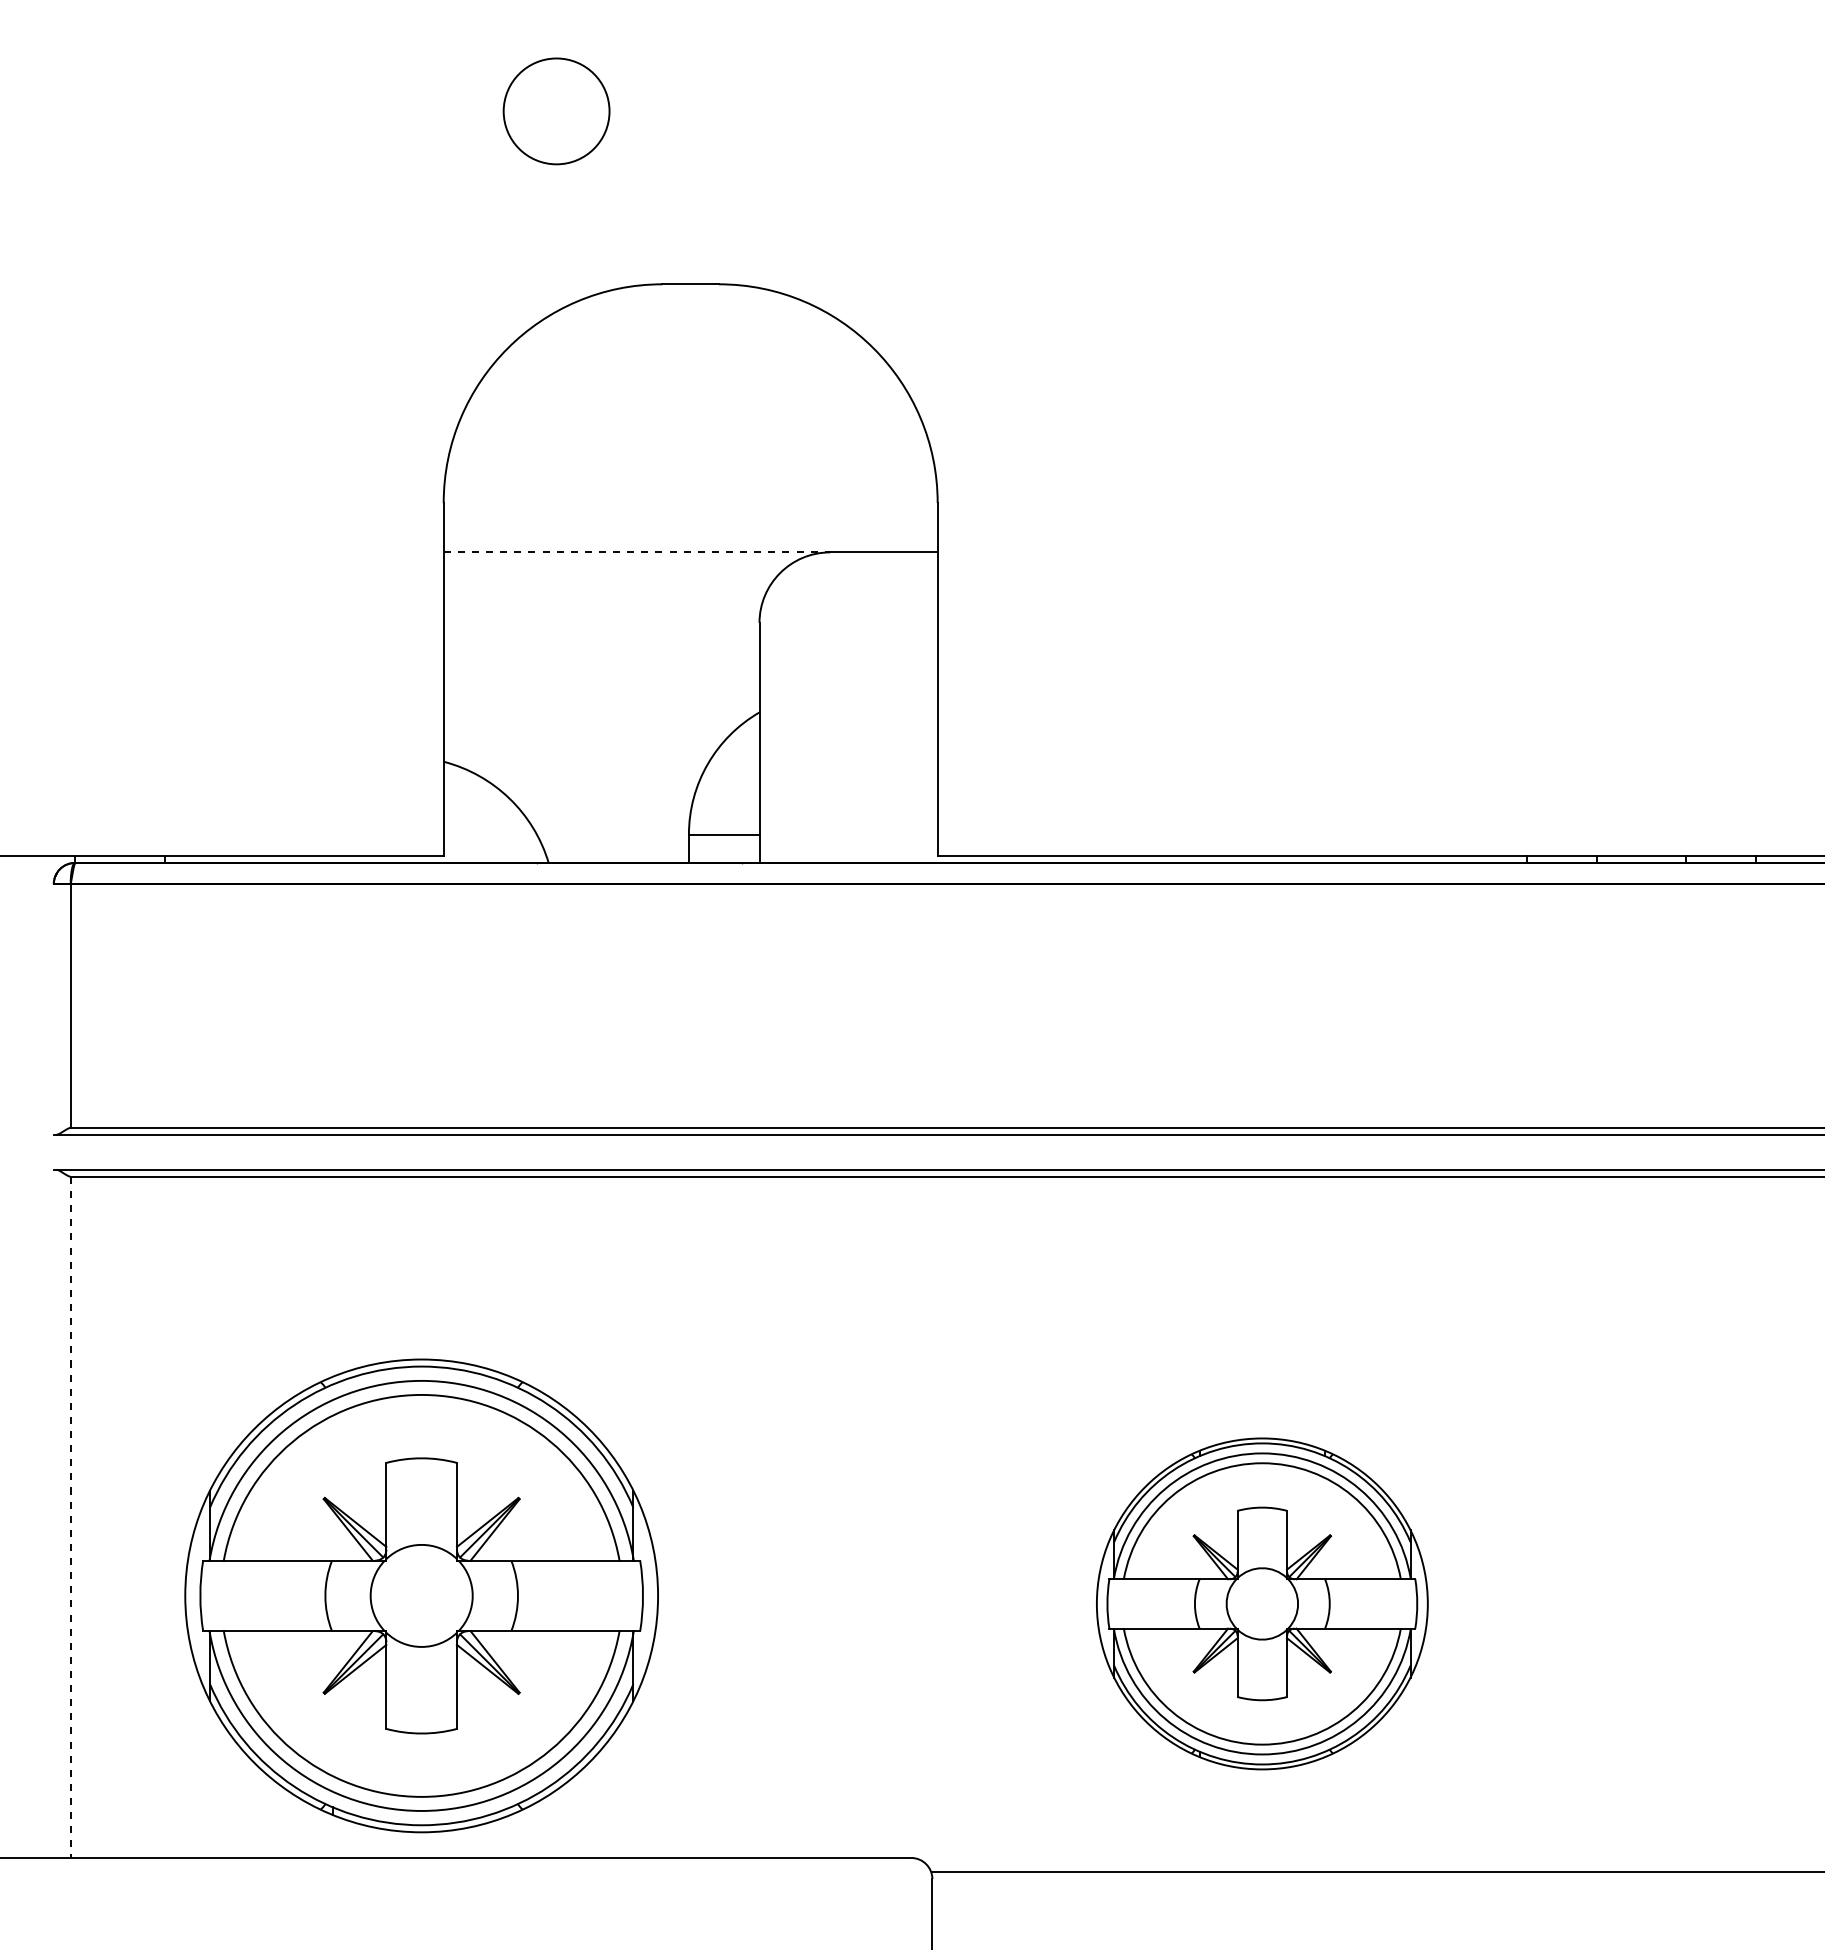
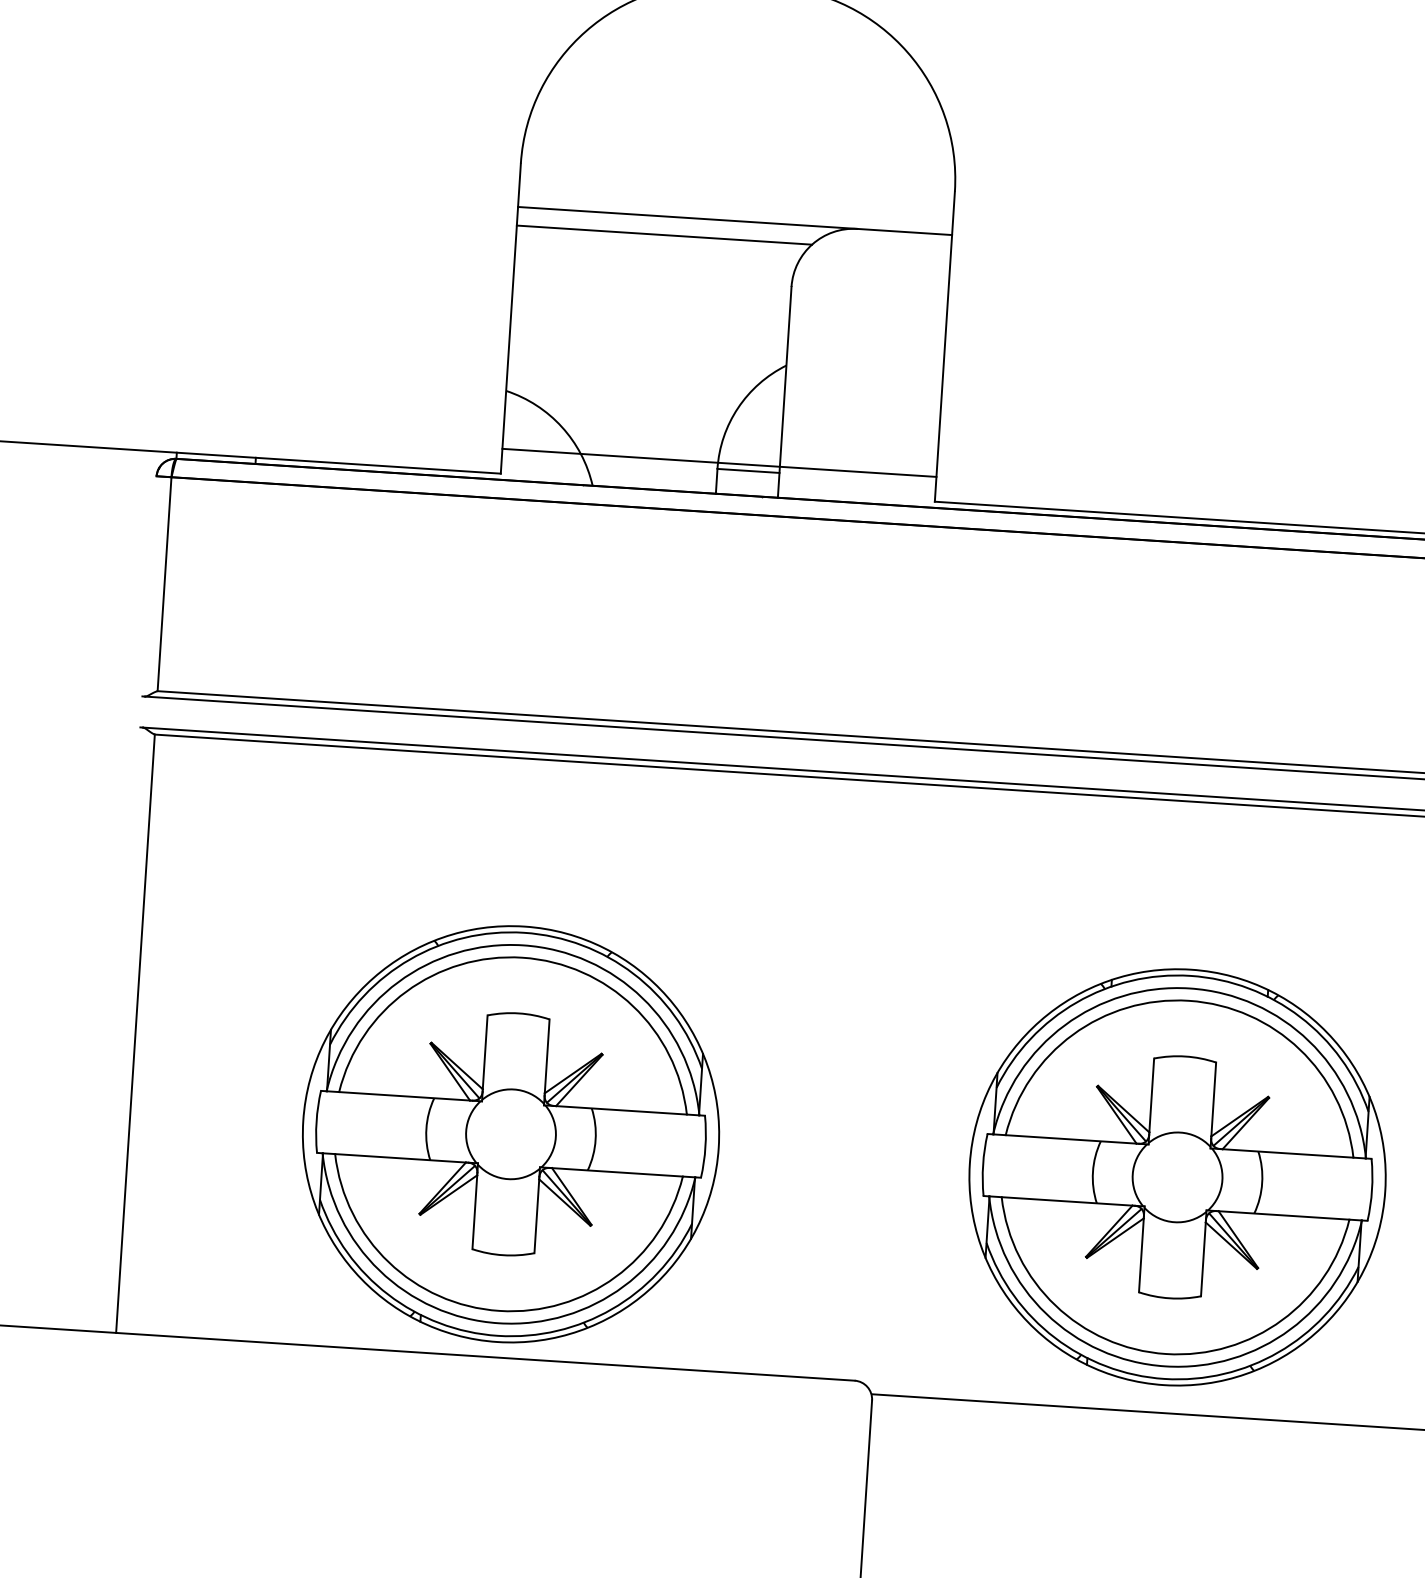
line: (637, 552) -> (688, 218), dashed -> solid
line: (611, 573) -> (664, 235), added
line: (690, 827) -> (719, 462), added
line: (70, 1517) -> (135, 1033), dashed -> solid
part: (421, 1595) -> (510, 1133), moved
part: (1262, 1603) -> (1177, 1177), size x1.43

